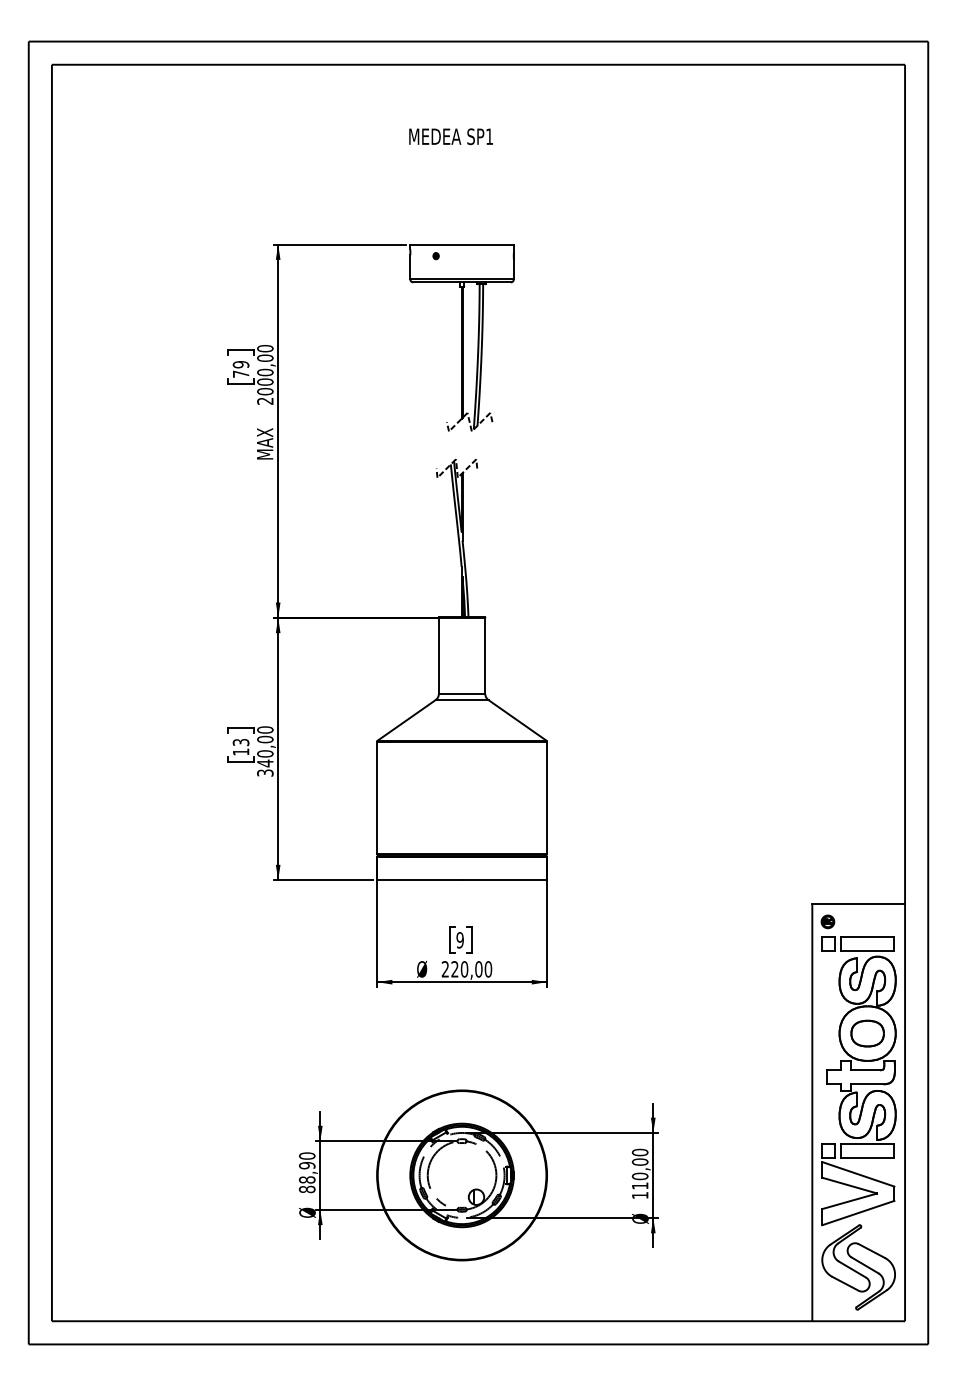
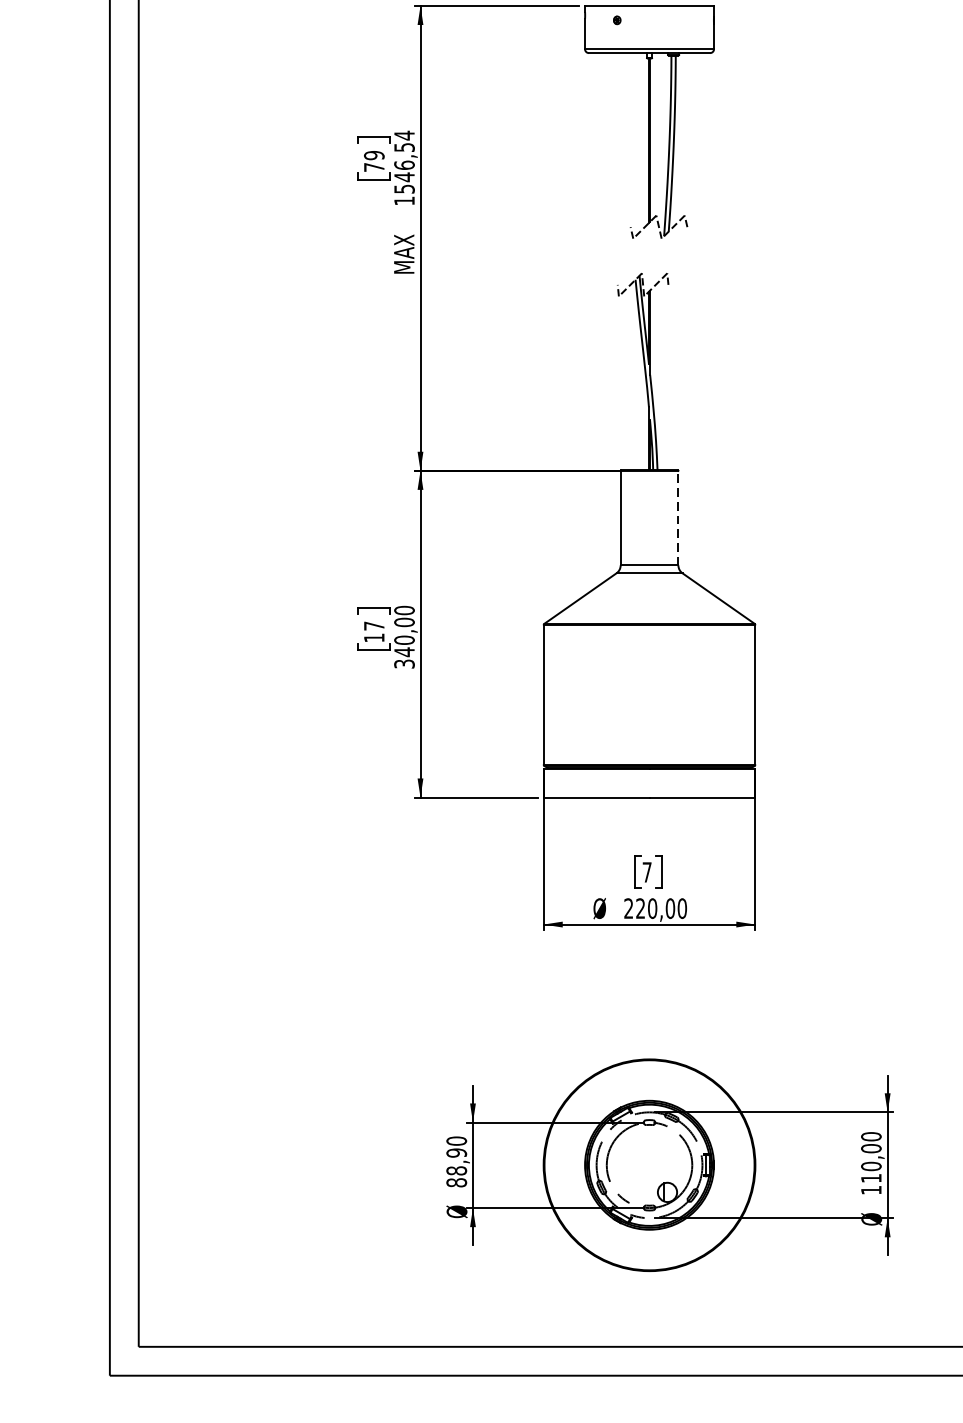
text: (265, 374) -> (404, 167), 2000,00 -> 1546,54
line: (485, 655) -> (678, 517), solid -> dashed
text: (240, 742) -> (373, 626), 13 -> 17
text: (459, 940) -> (646, 872), 9 -> 7

